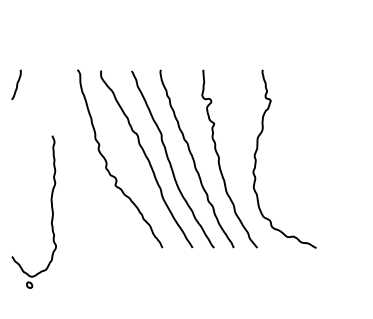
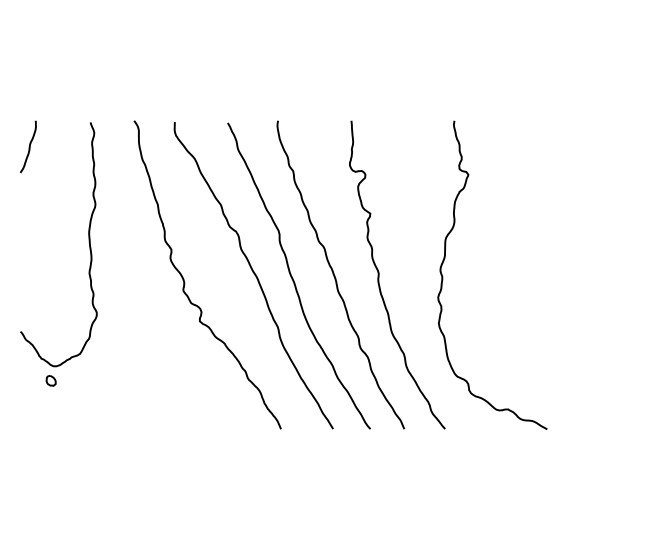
part: (51, 211) -> (88, 253), moved

